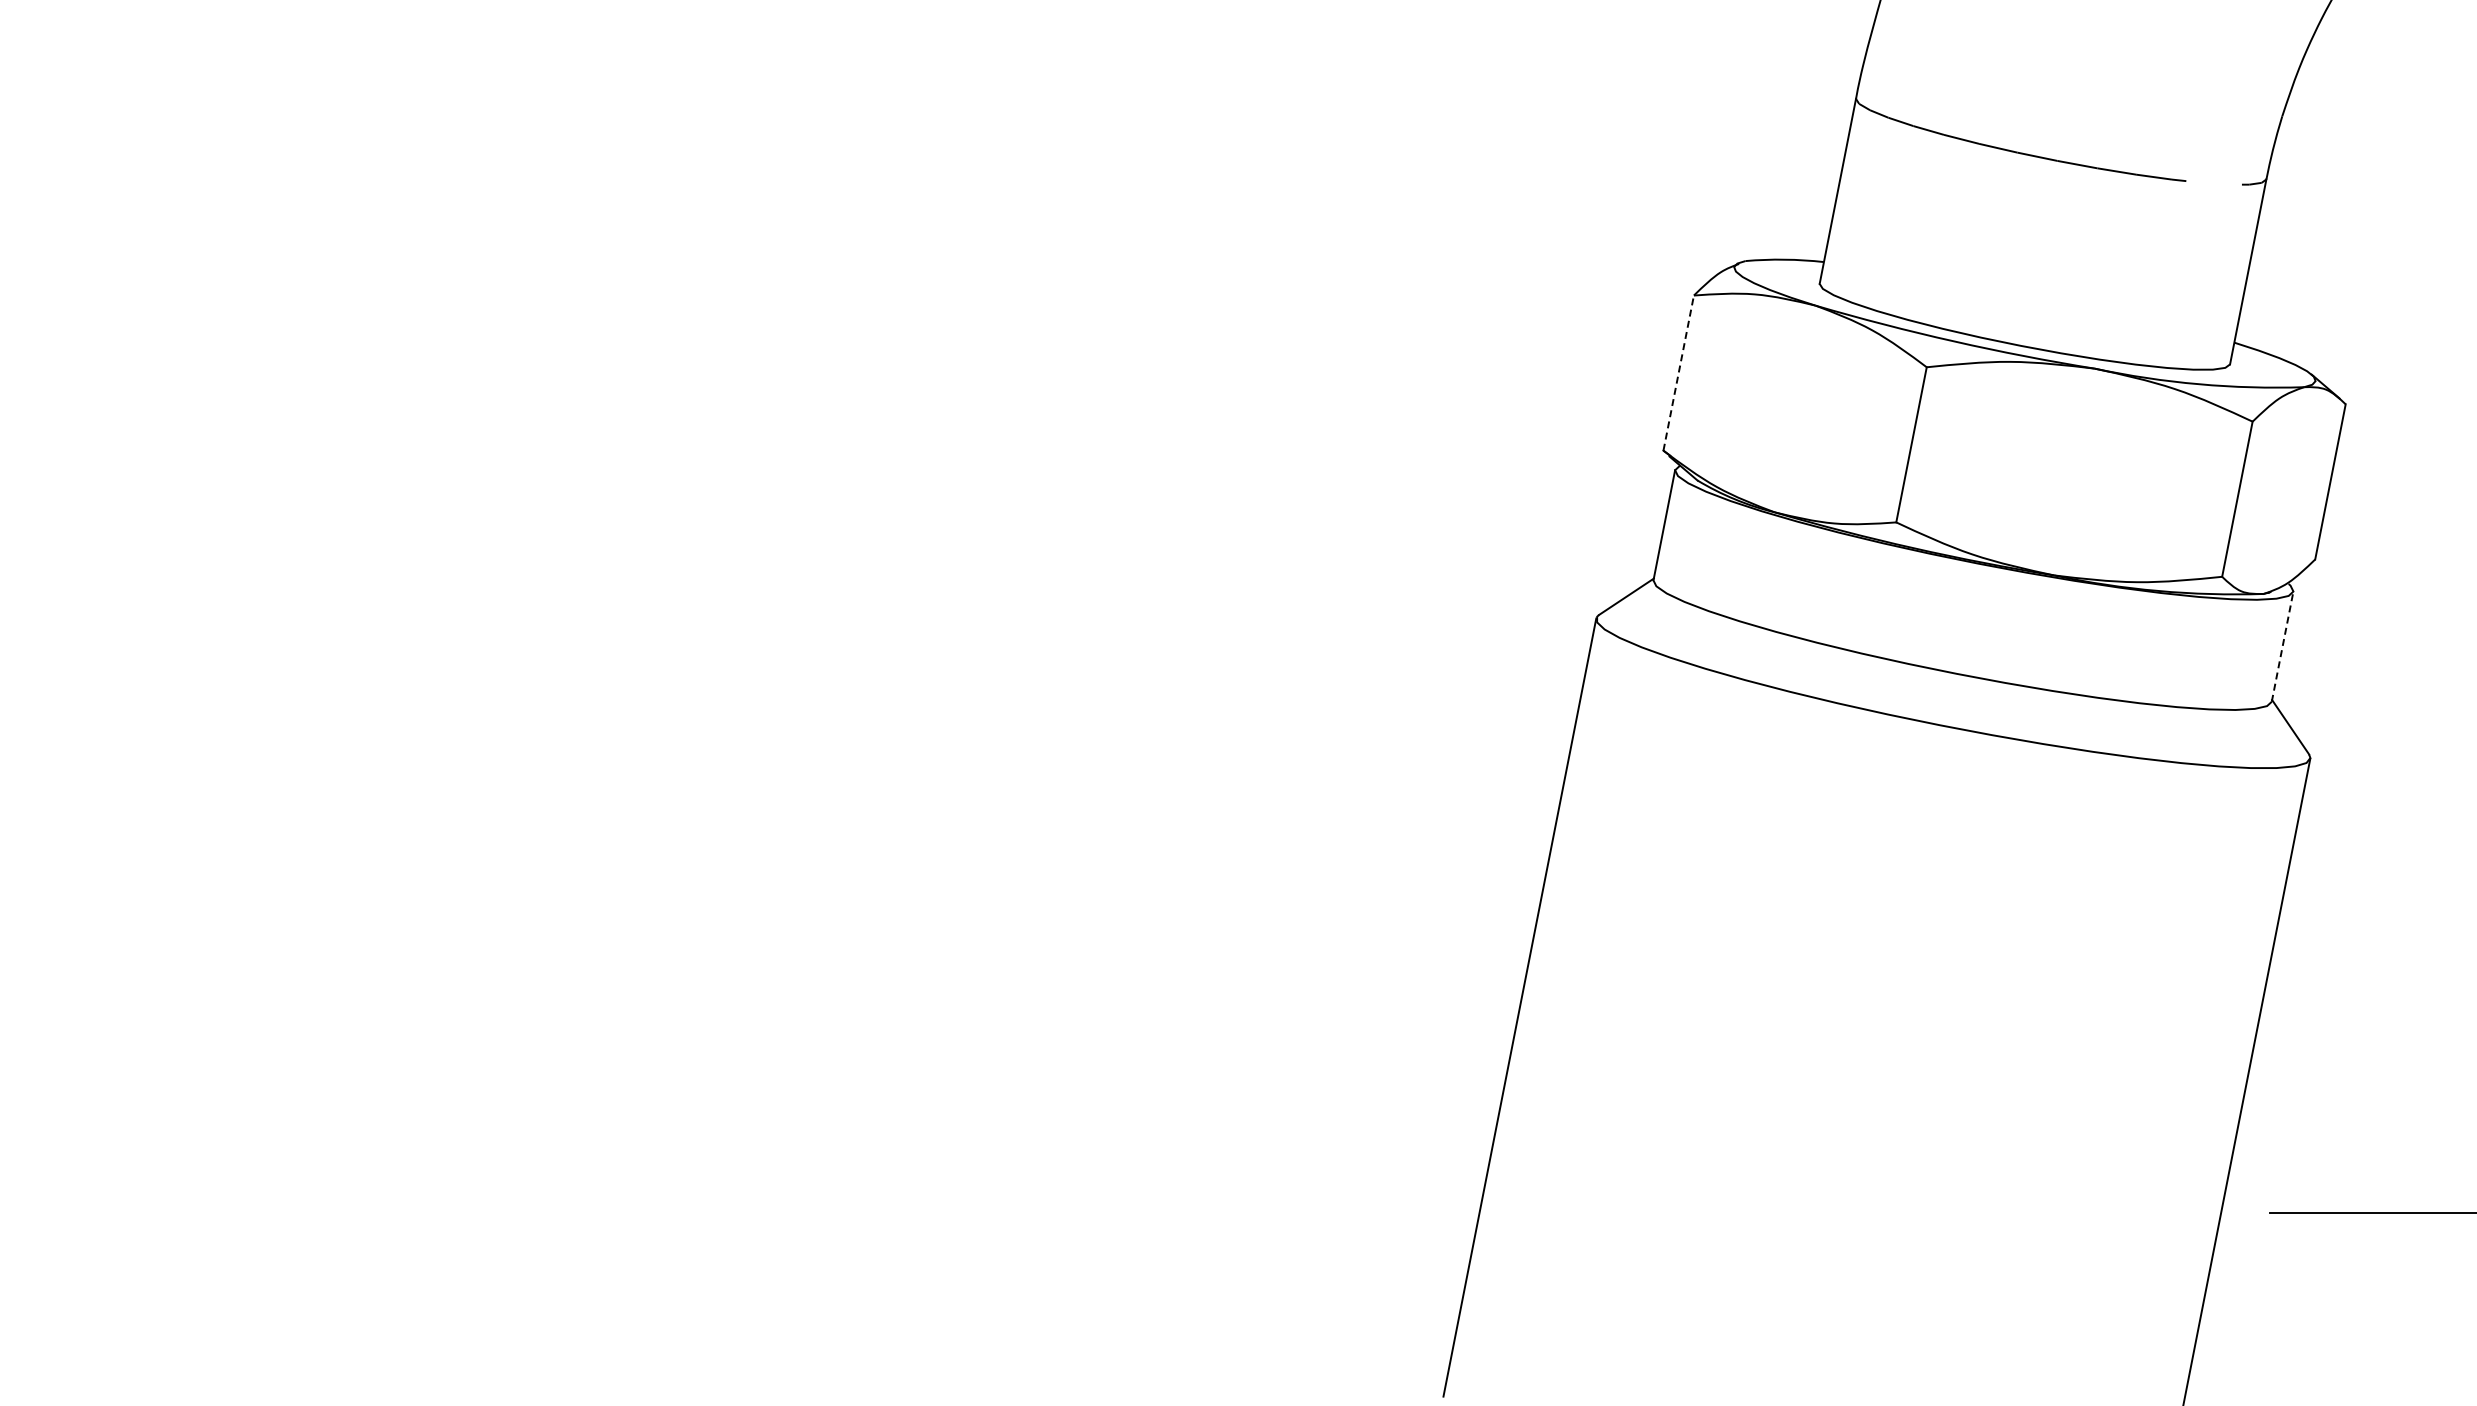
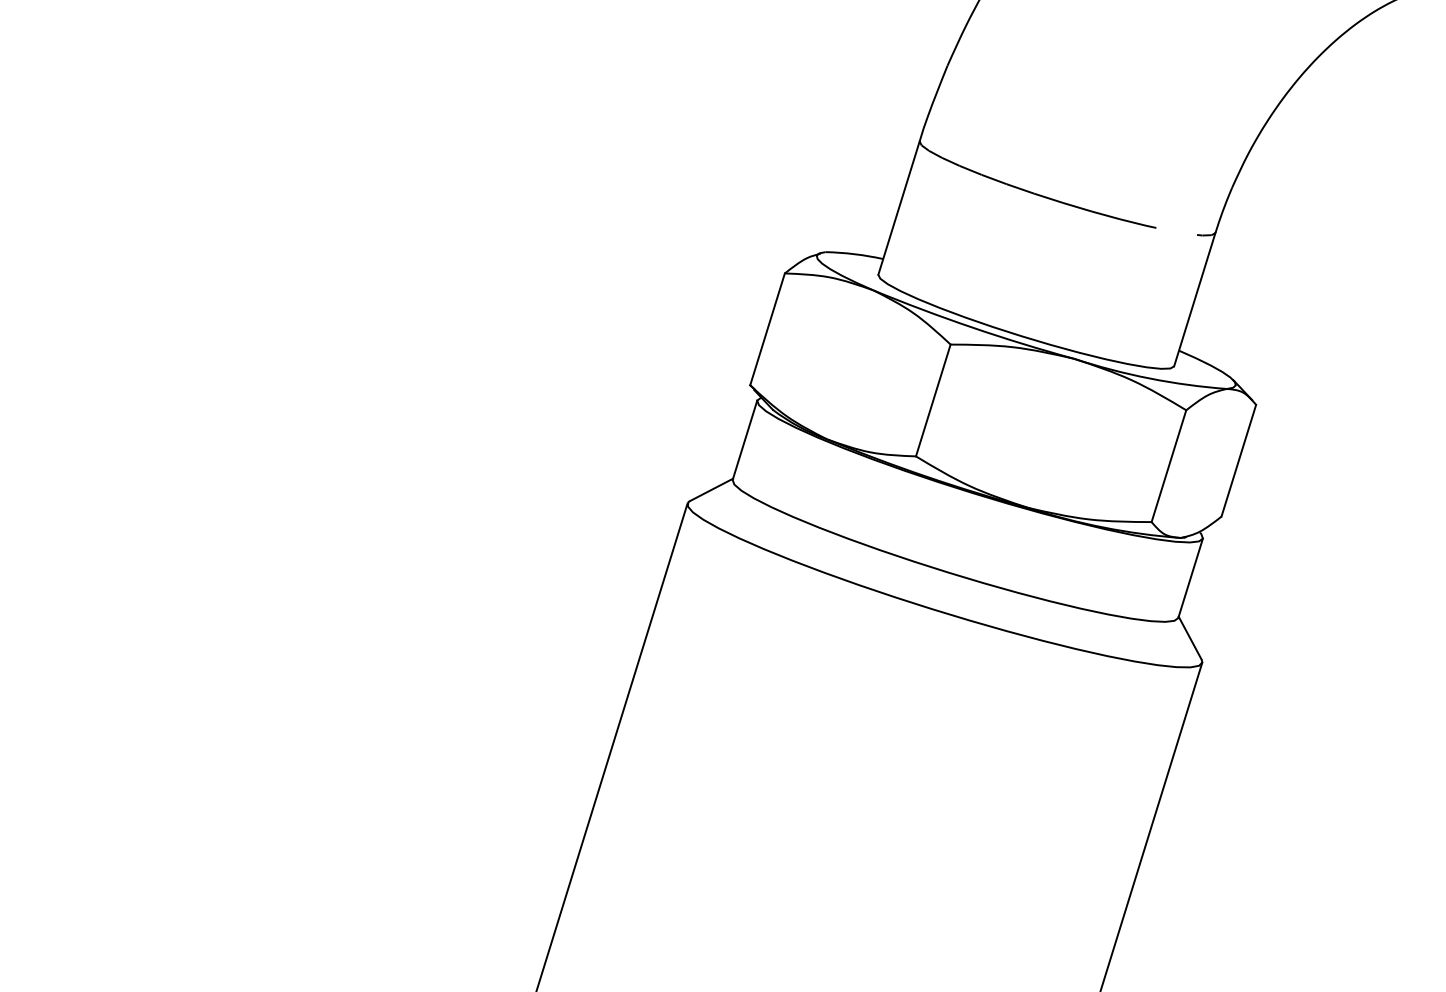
line: (1678, 372) -> (767, 328), dashed -> solid
line: (2282, 646) -> (1190, 578), dashed -> solid

